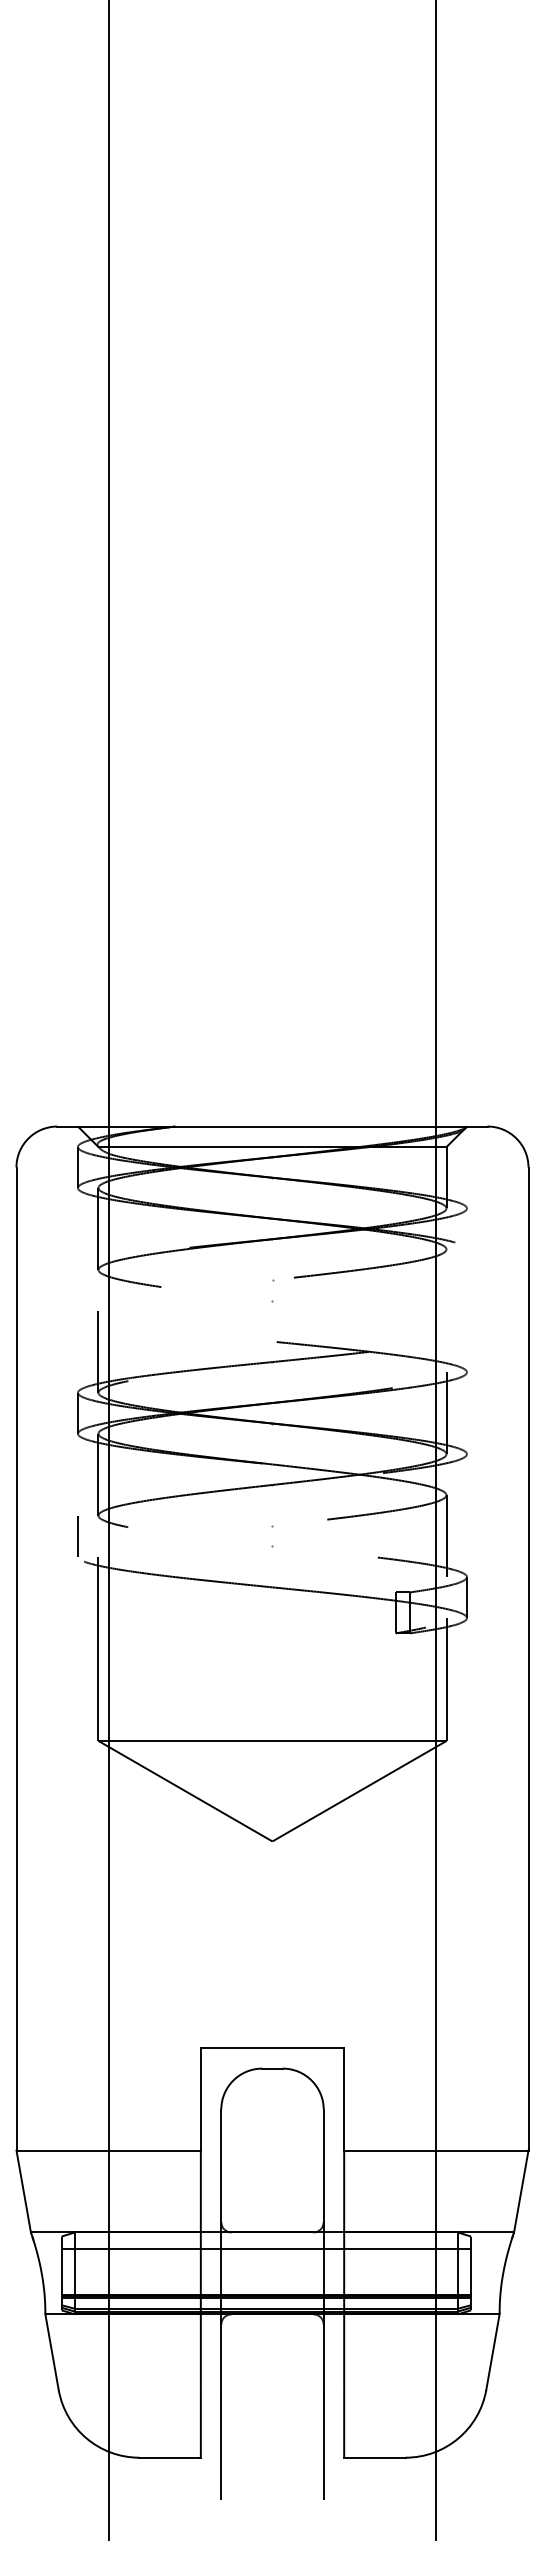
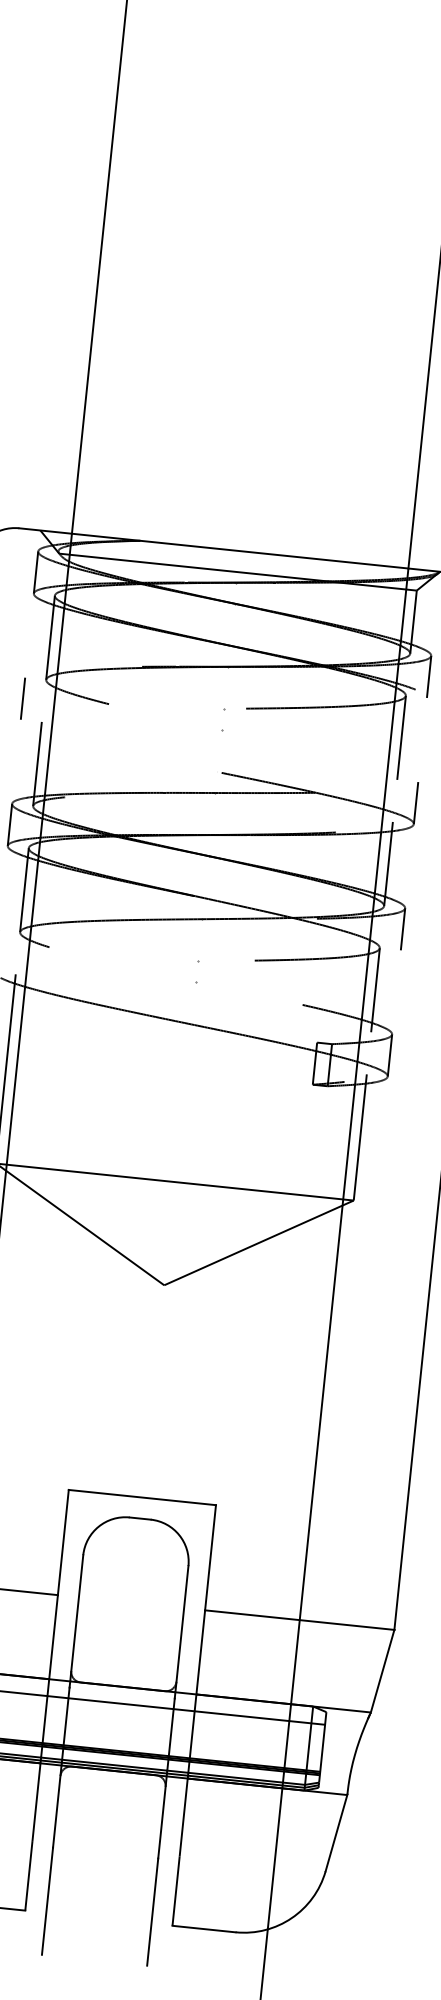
line: (467, 1228) -> (429, 676), added
line: (77, 1290) -> (22, 698), added
line: (446, 1290) -> (401, 737), added
line: (467, 1351) -> (416, 802), added
line: (467, 1474) -> (403, 929), added

